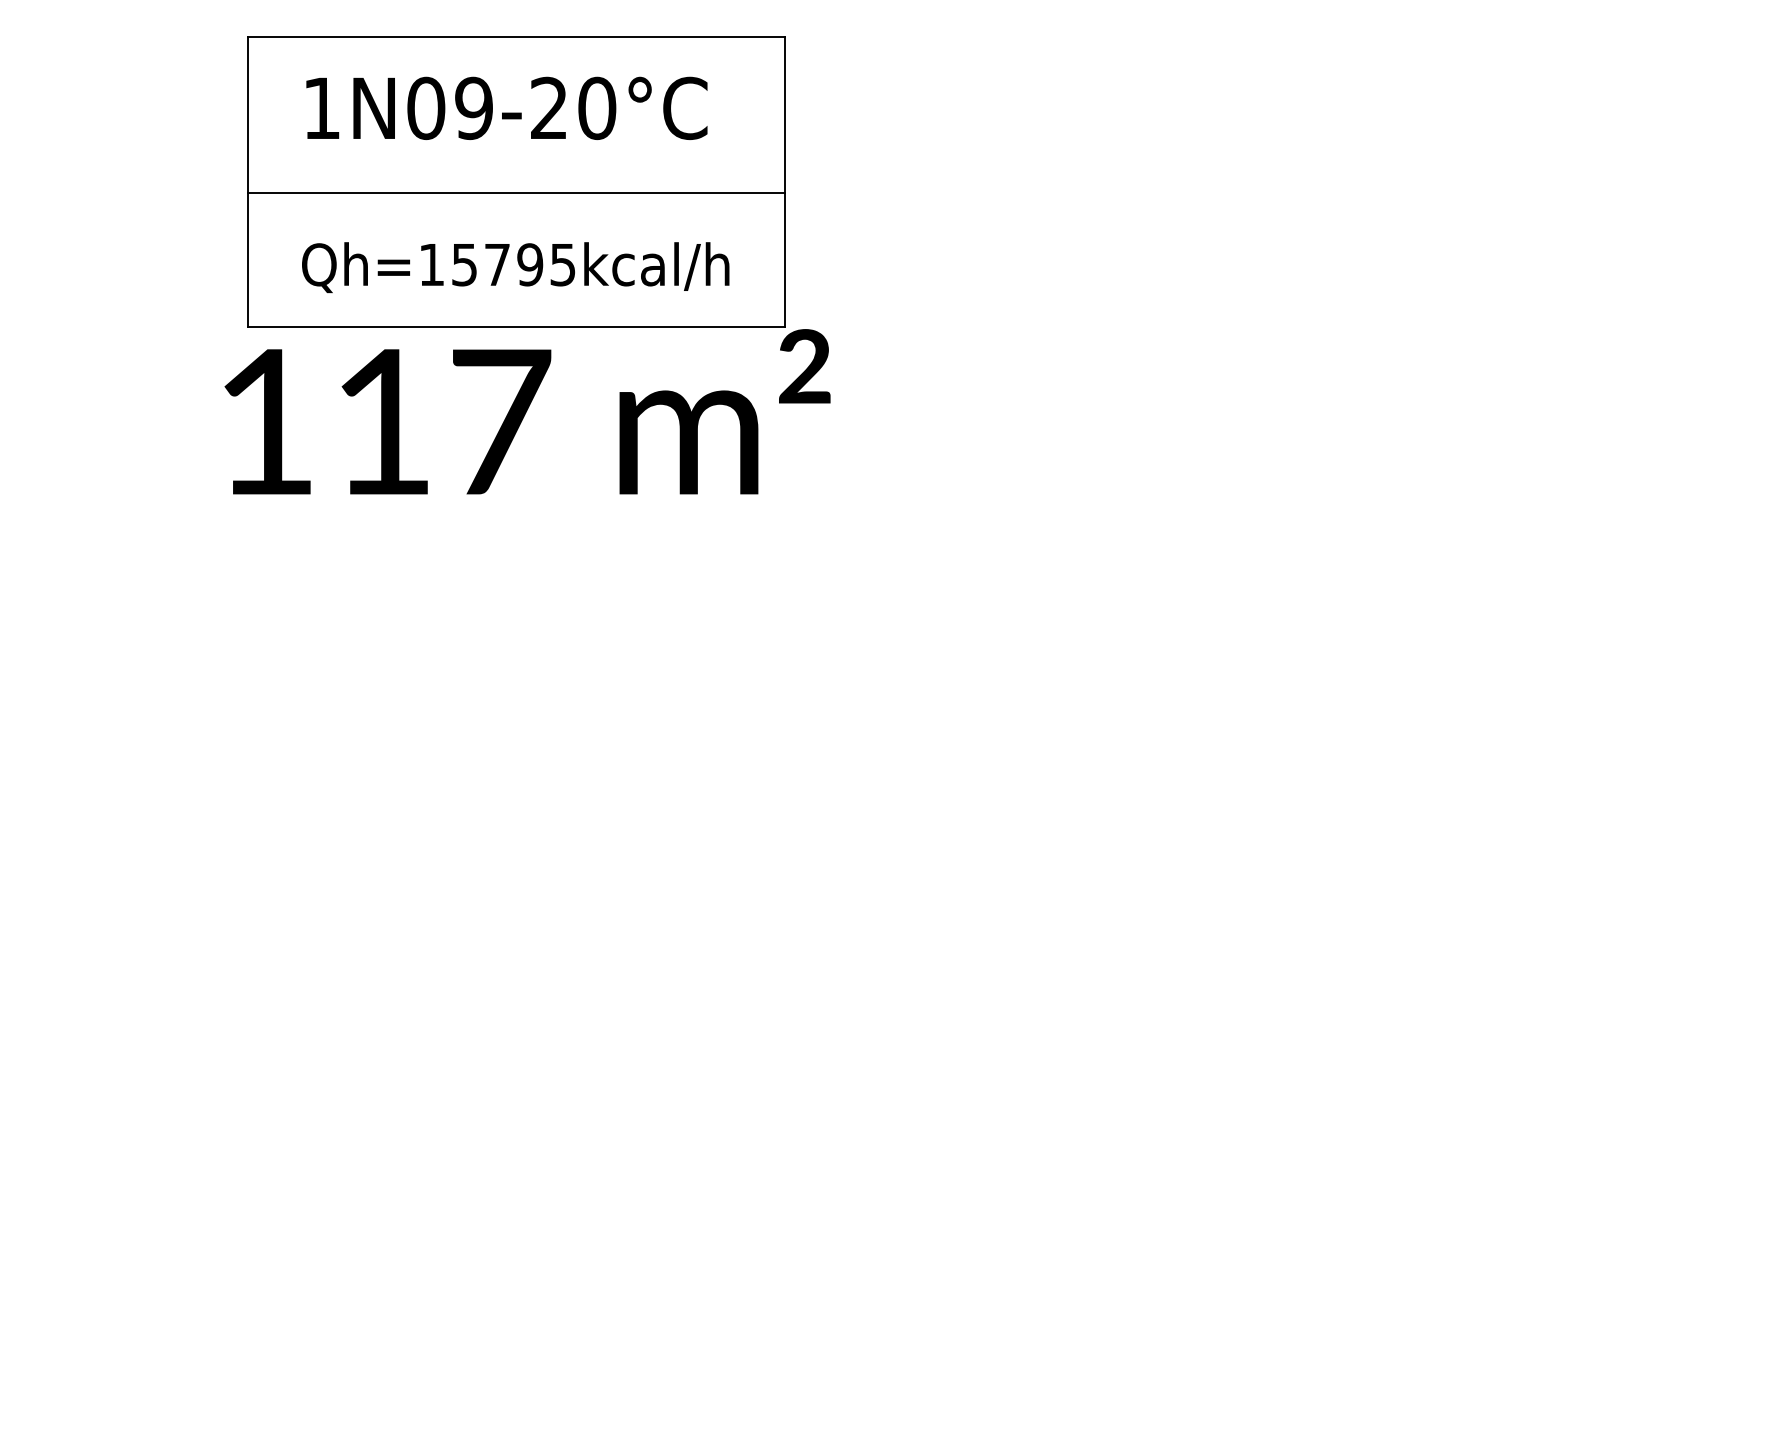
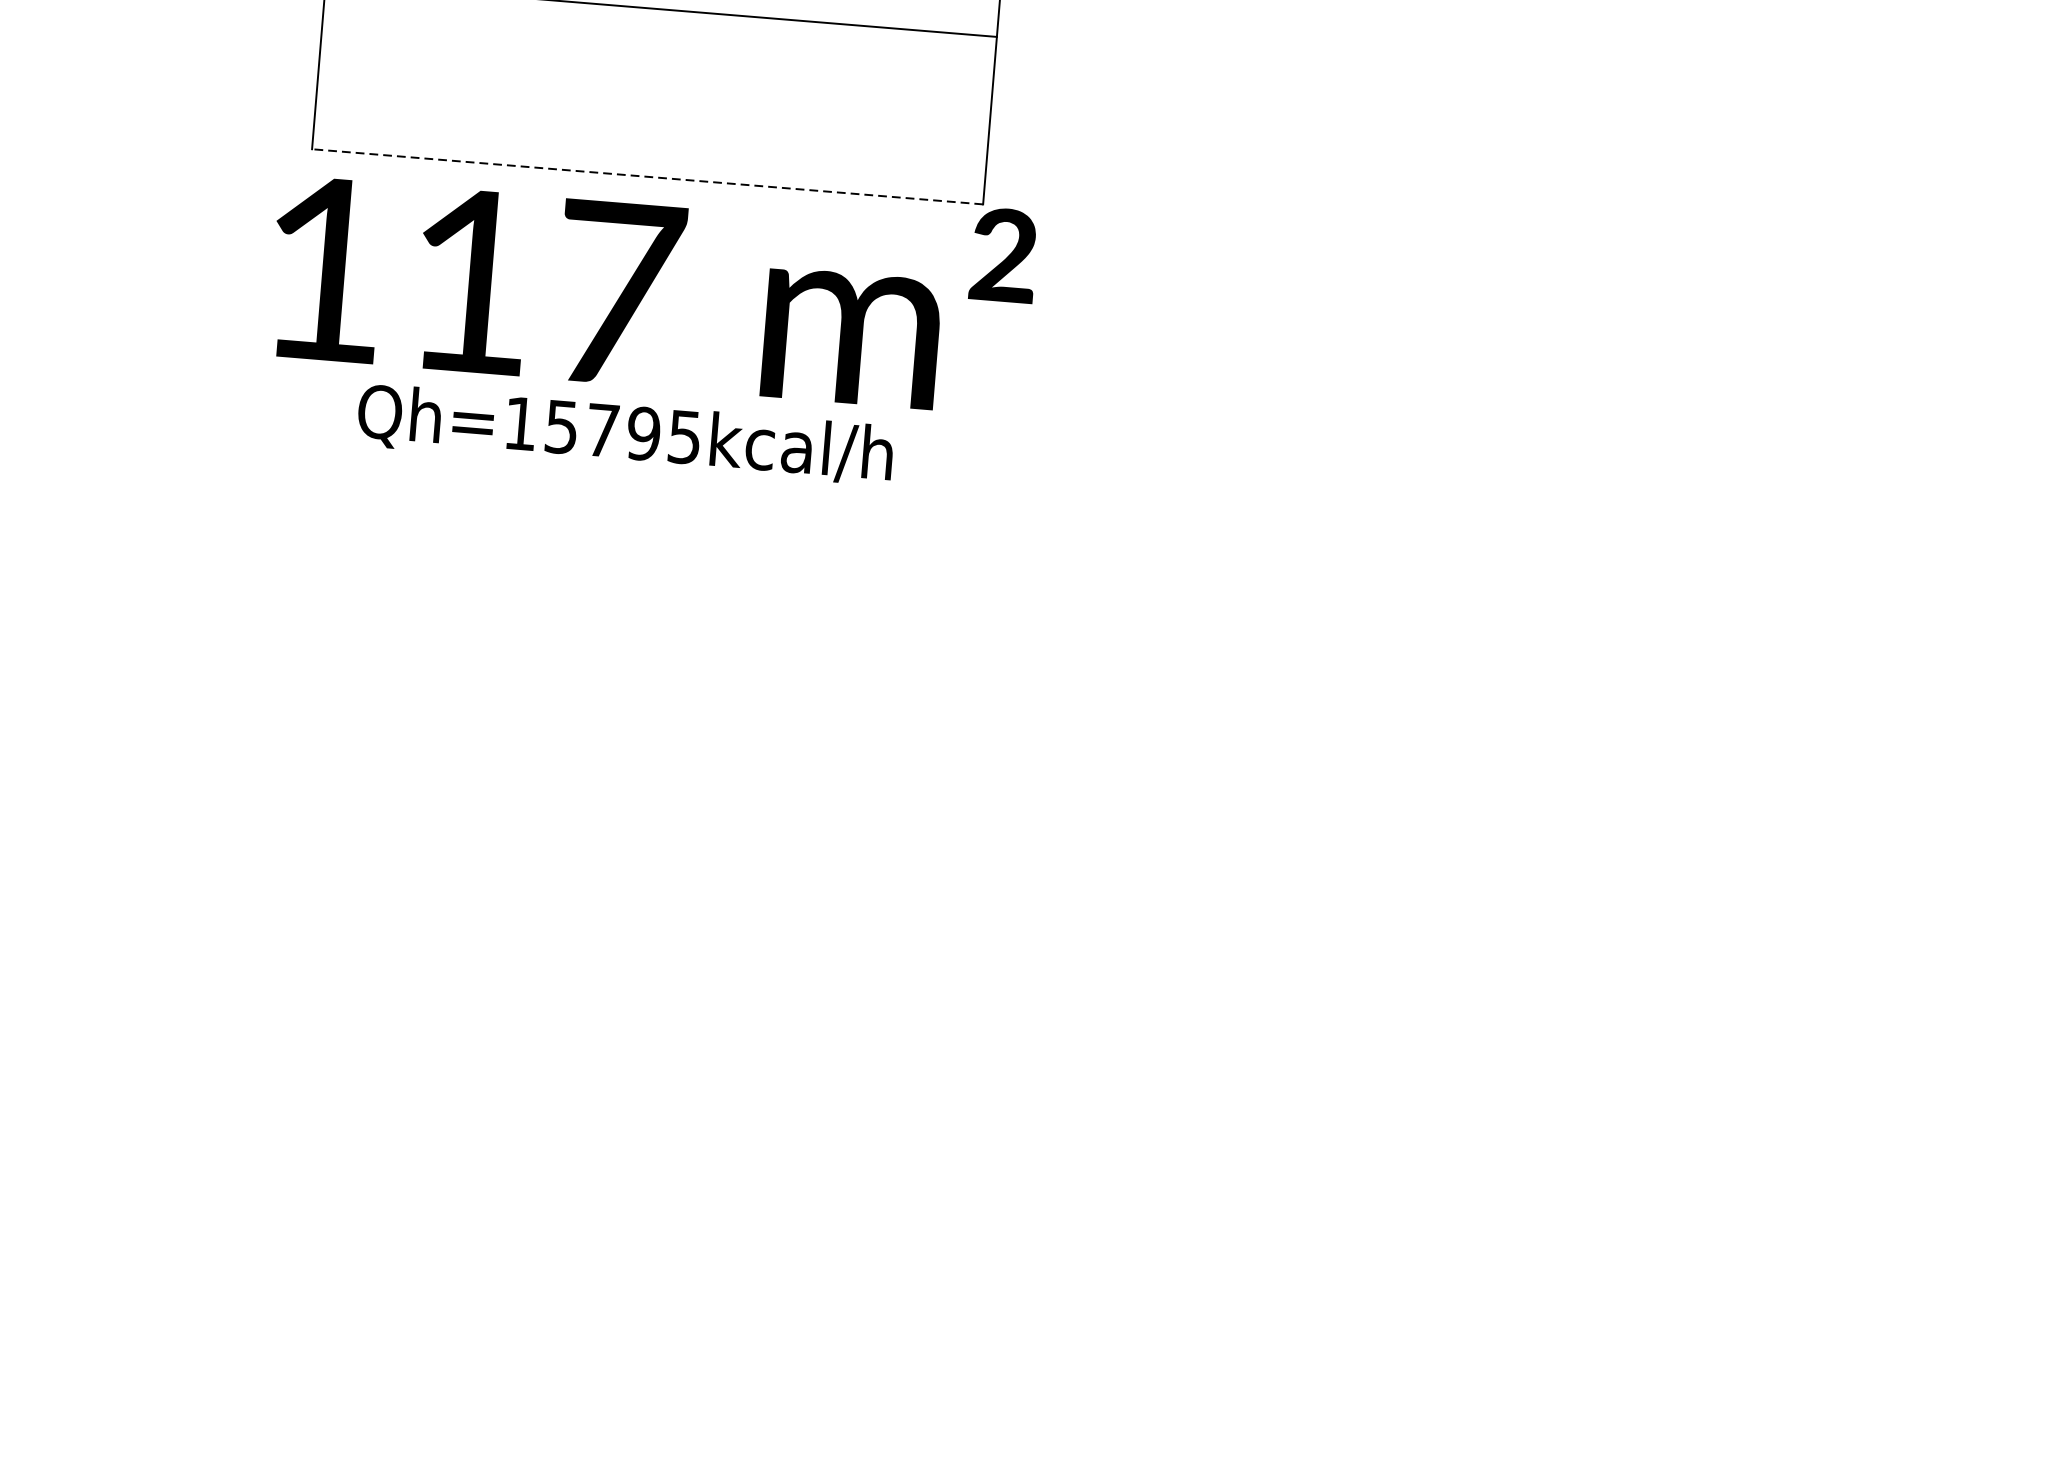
text: (515, 267) -> (625, 435), moved
line: (515, 327) -> (646, 176), solid -> dashed

